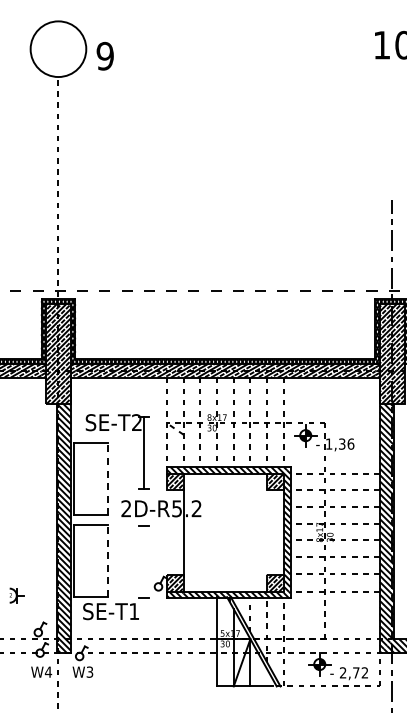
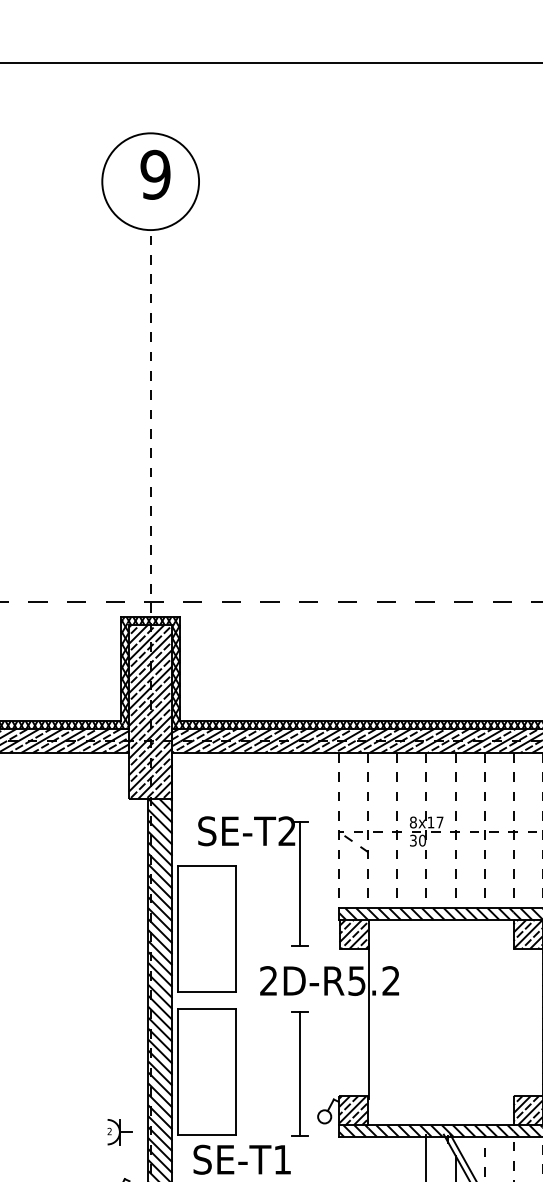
text: (104, 56) -> (154, 175), moved
line: (107, 478) -> (235, 928), dashed -> solid
line: (107, 560) -> (235, 1070), dashed -> solid
line: (144, 561) -> (300, 1072), added
part: (16, 595) -> (119, 1131), moved

